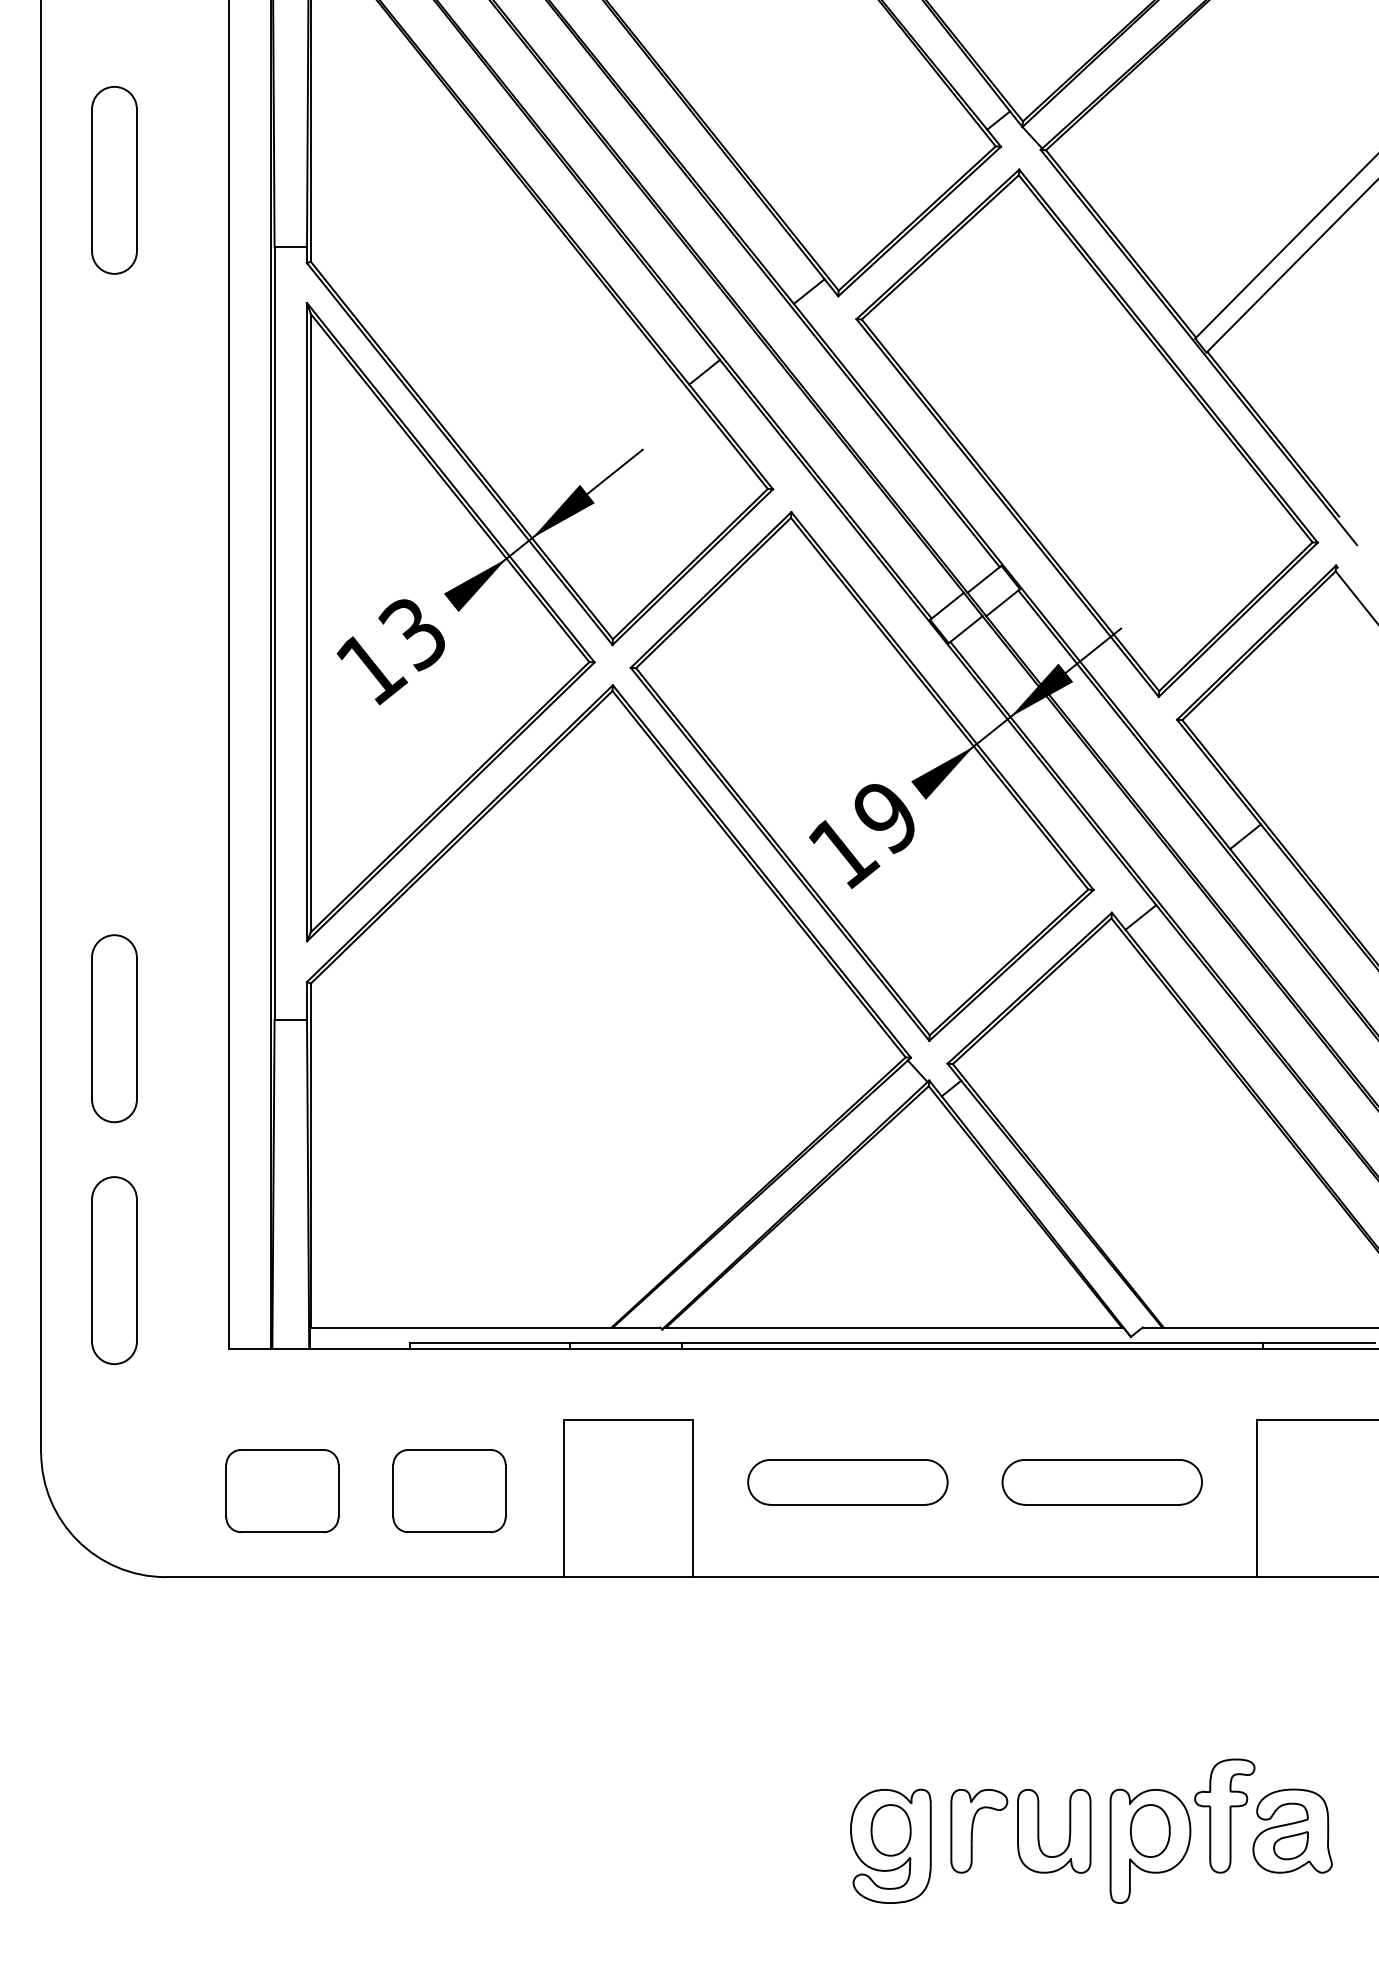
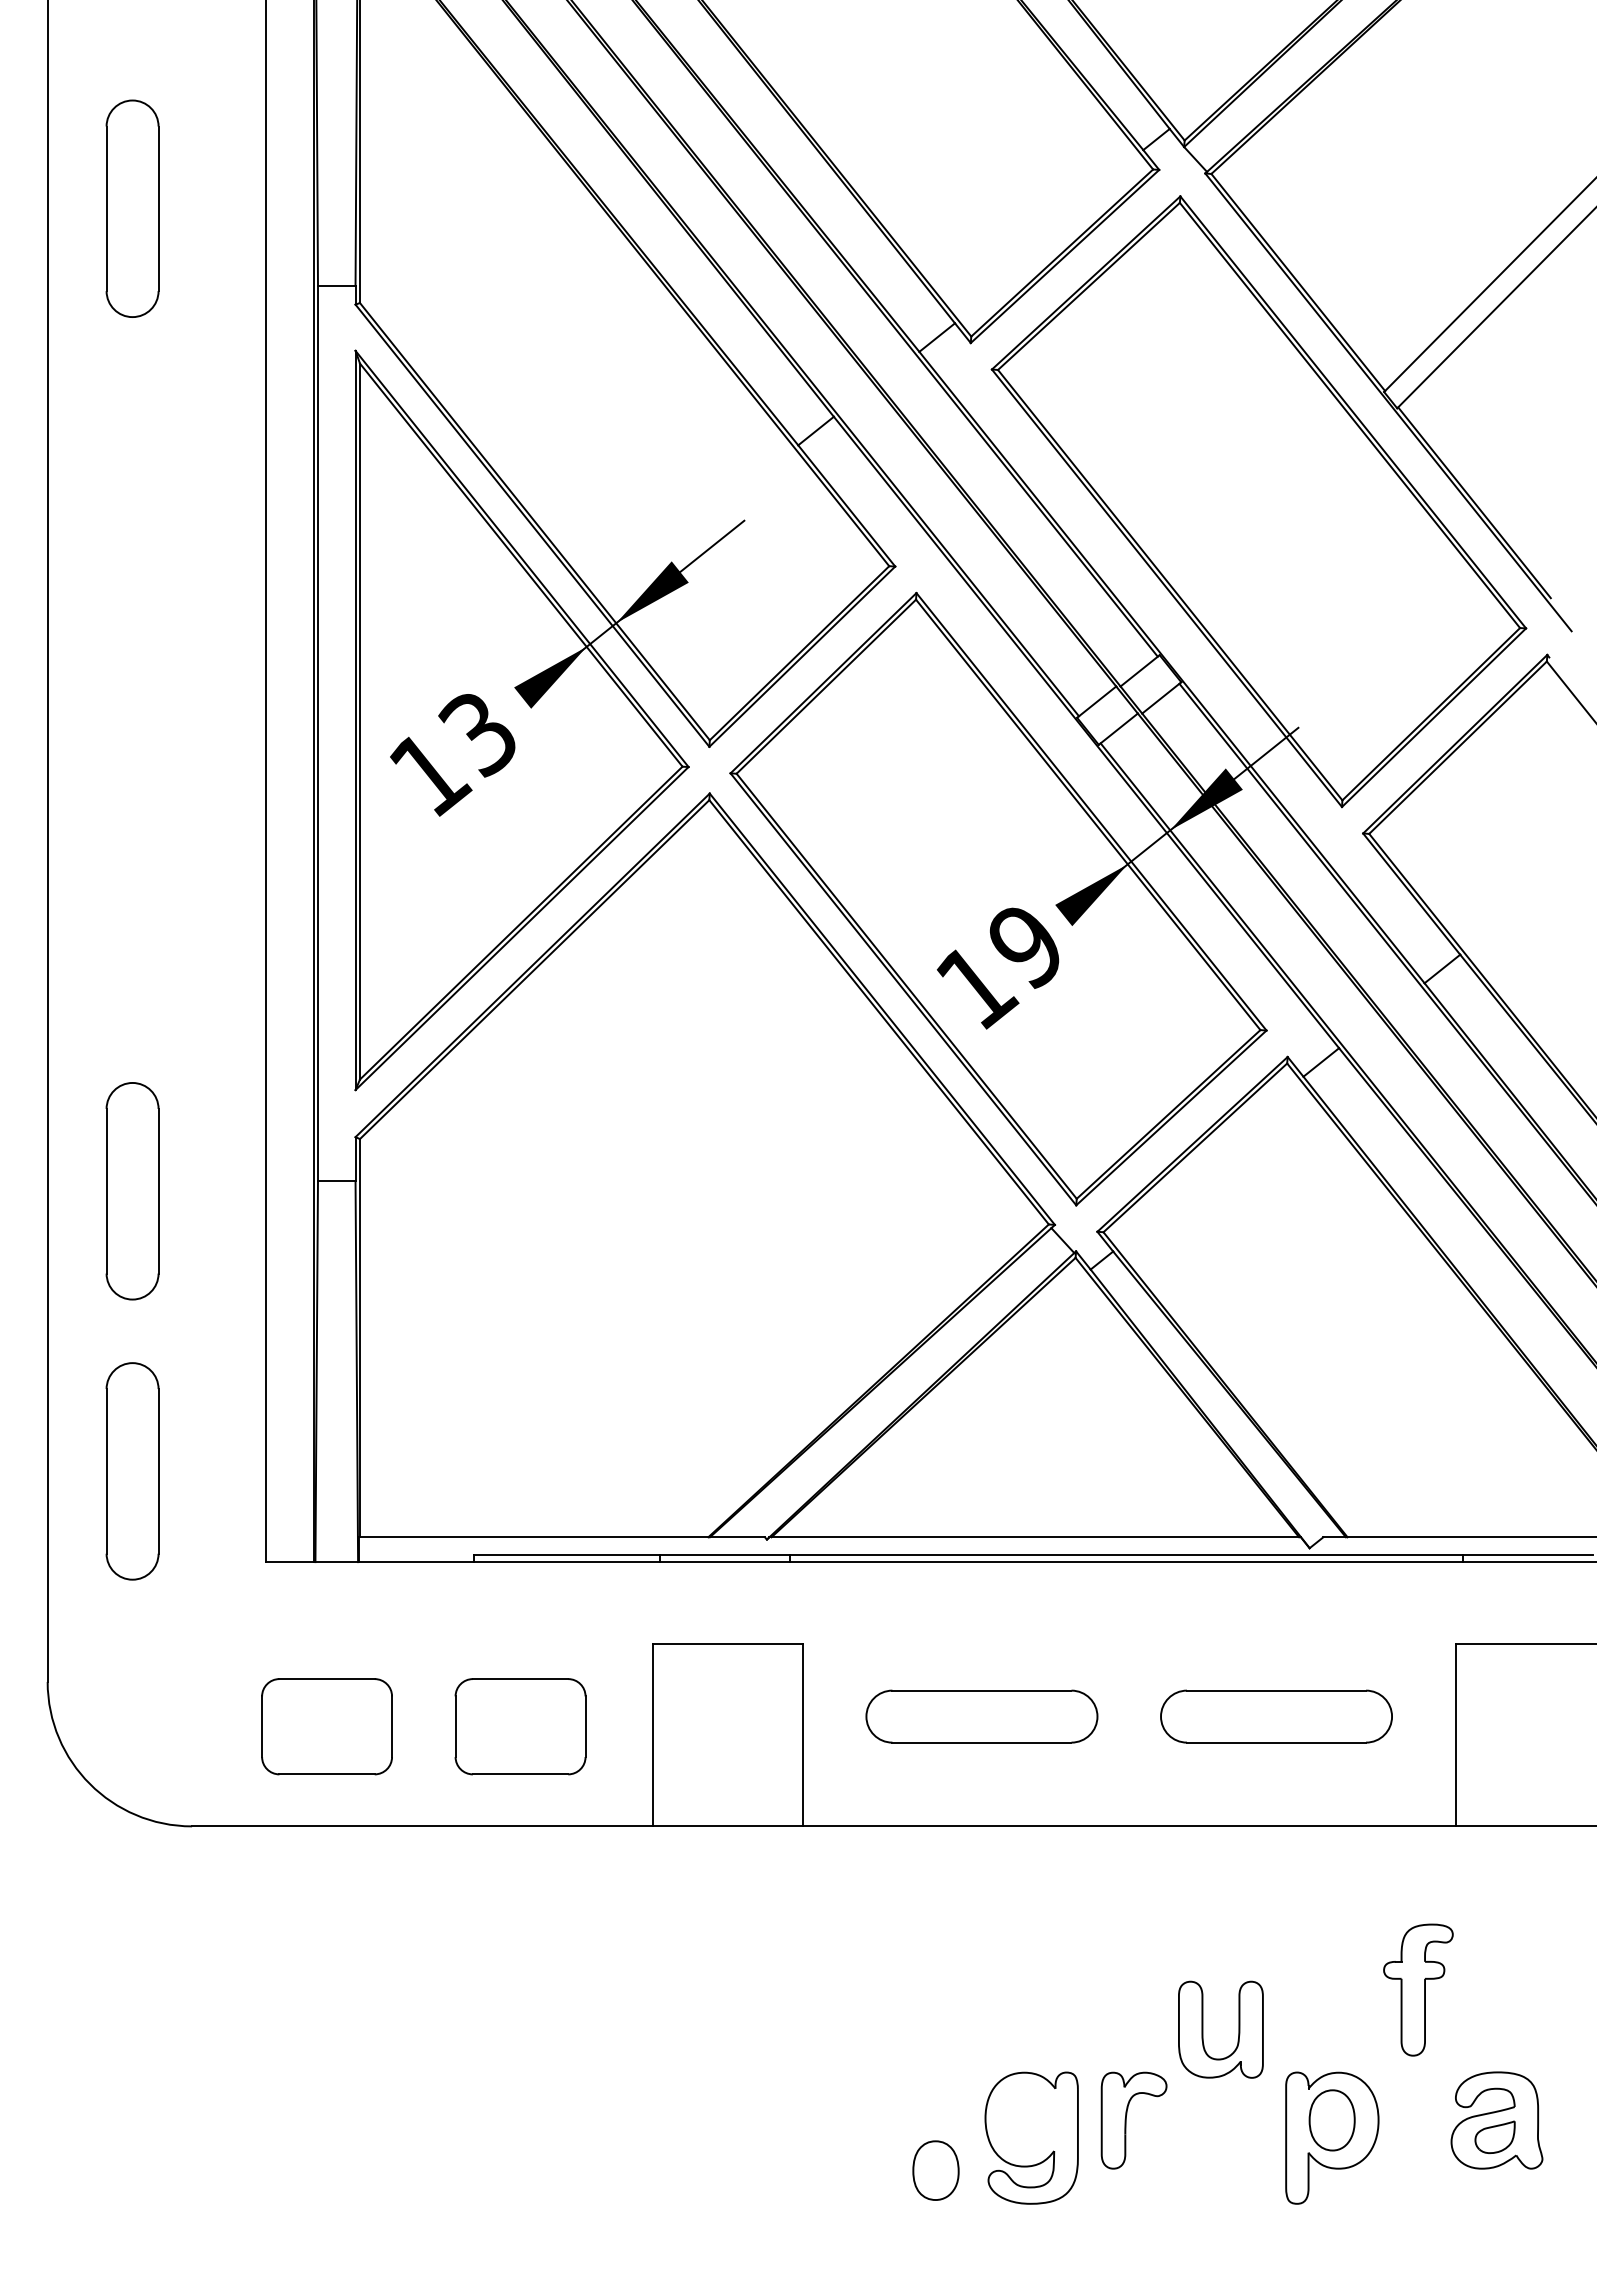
part: (1224, 1815) -> (1418, 1989), moved
part: (890, 1830) -> (935, 2170), moved
part: (1039, 1831) -> (1203, 2029), moved

